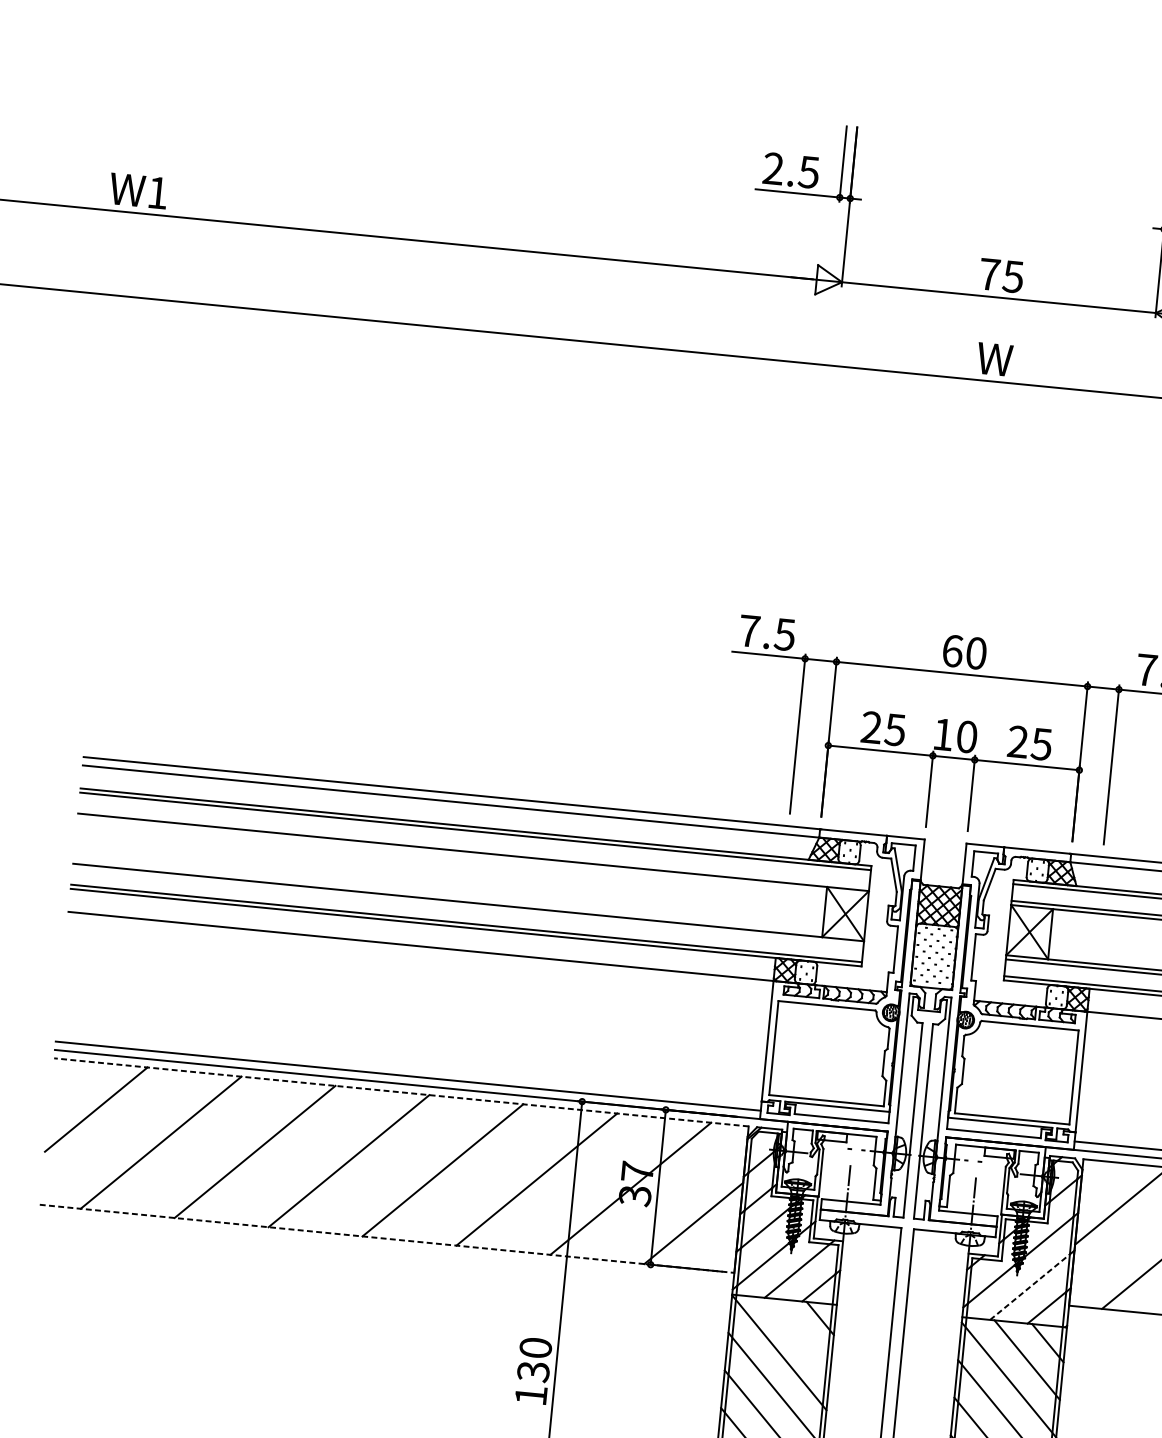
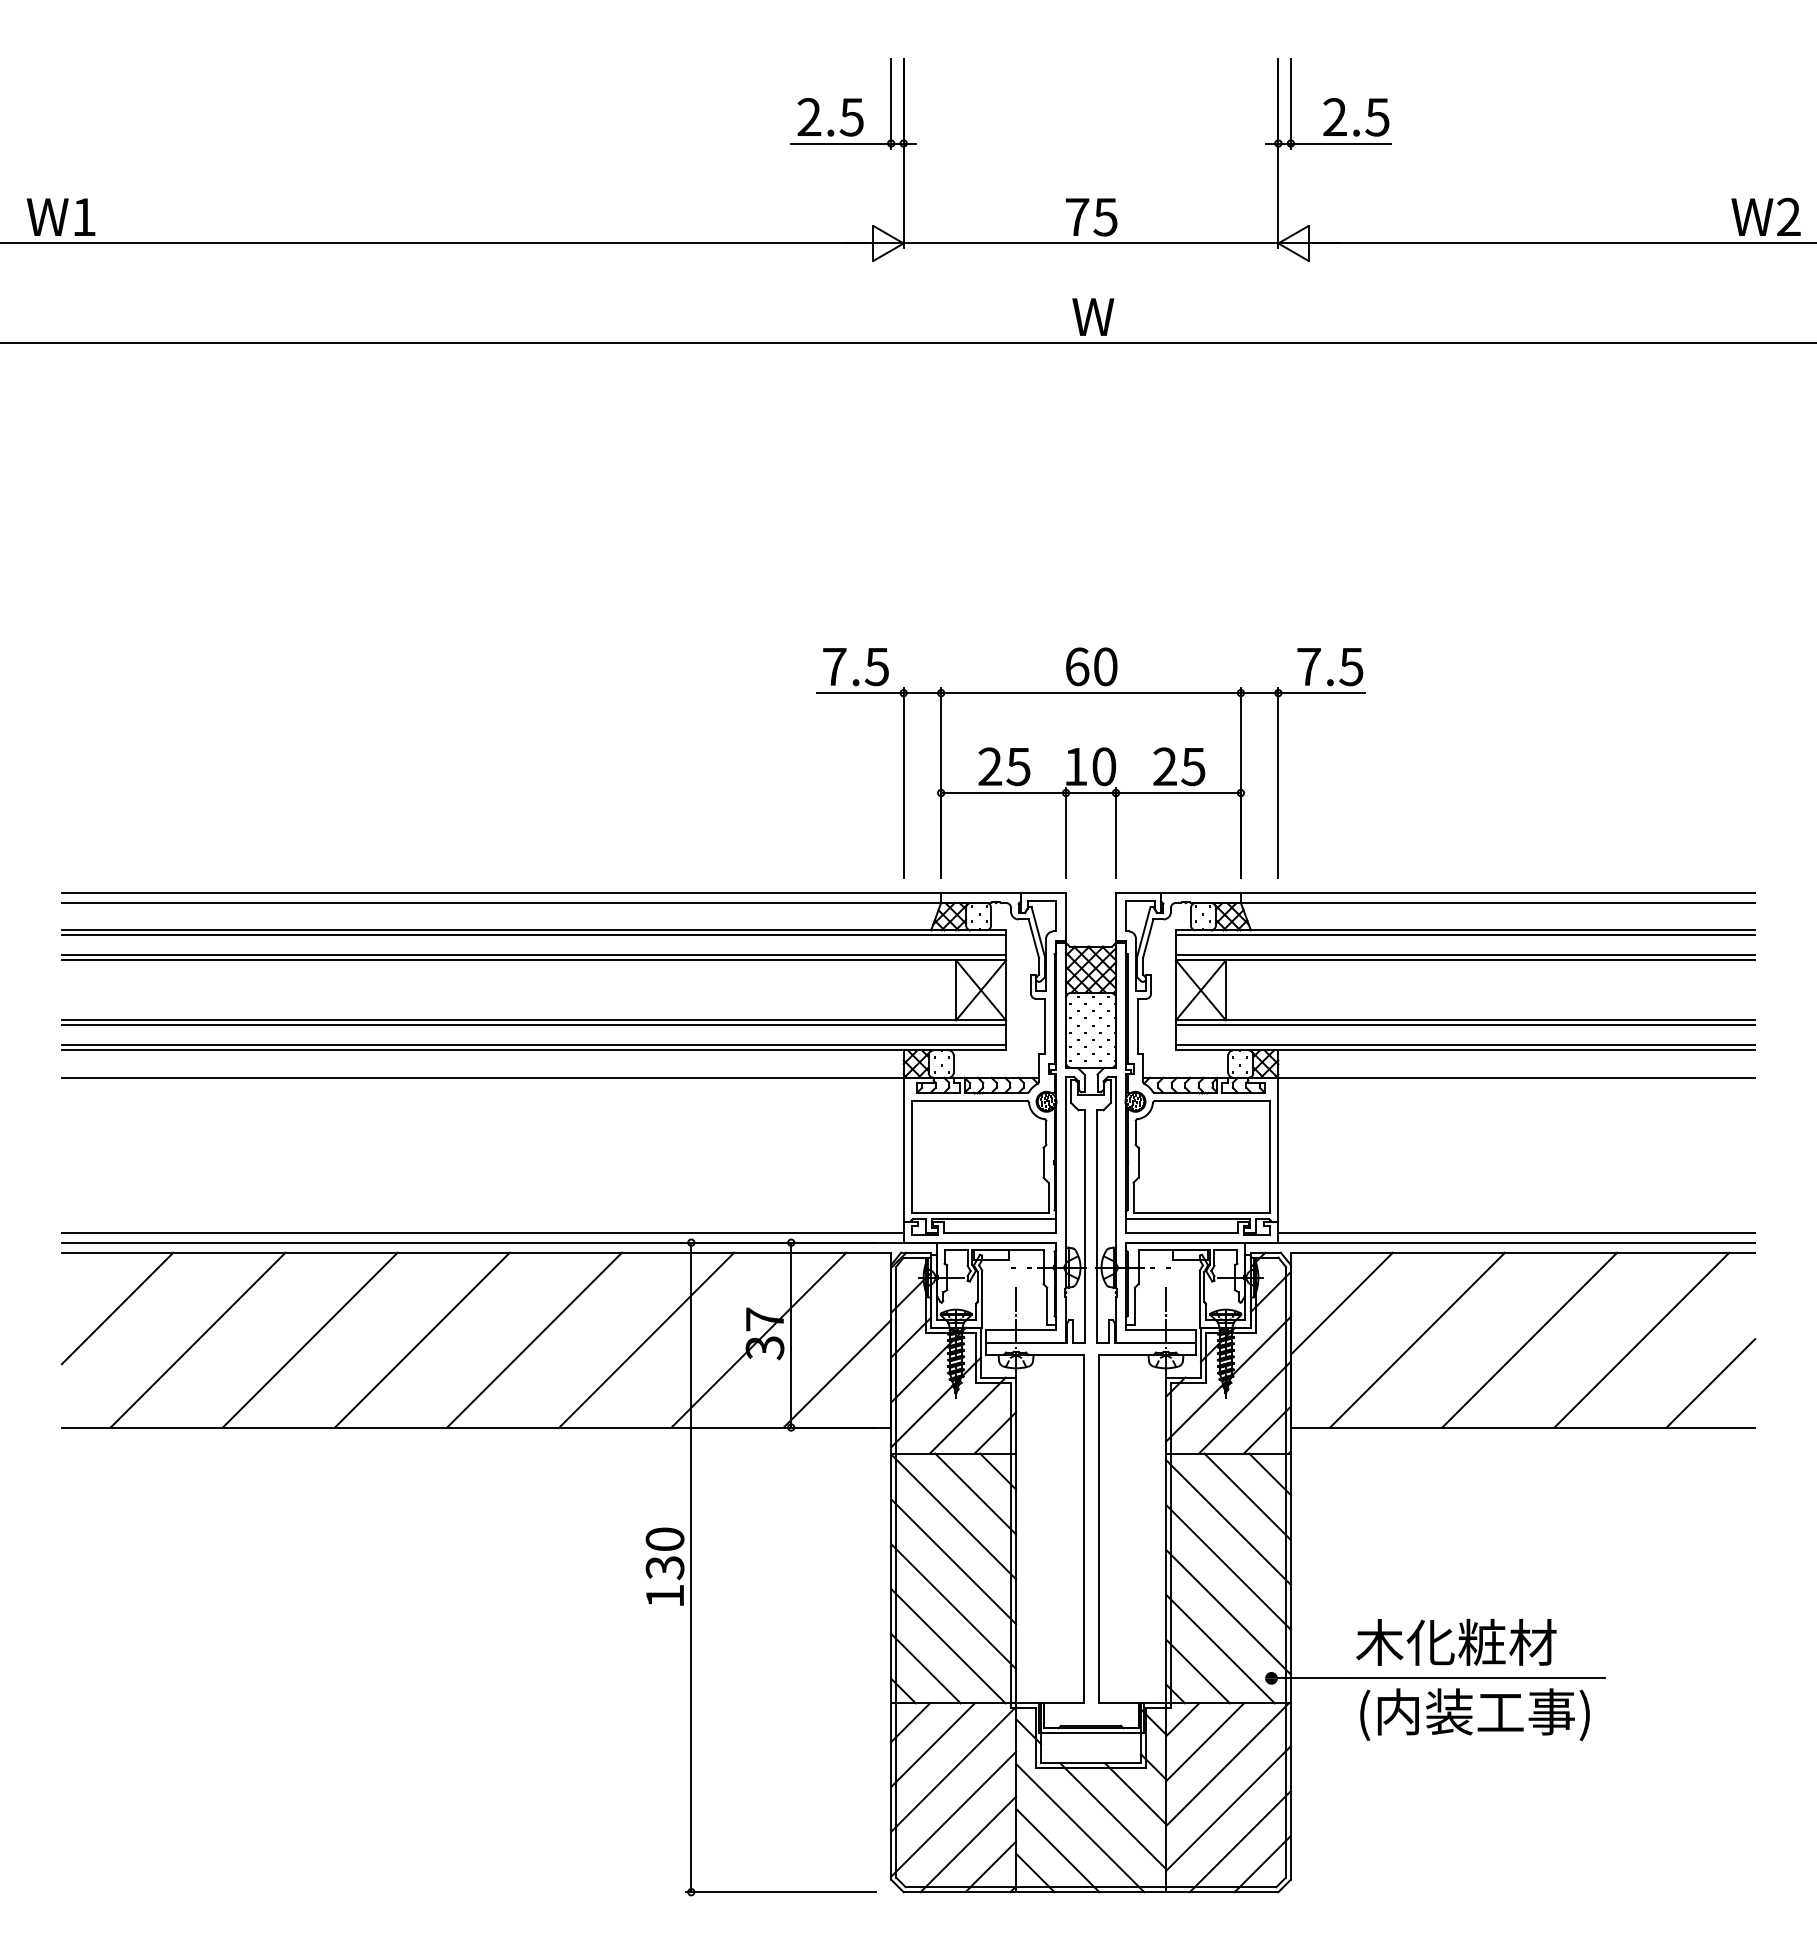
line: (473, 848) -> (533, 955), added
line: (467, 906) -> (533, 1025), added
line: (401, 1092) -> (476, 1252), dashed -> solid
line: (387, 1238) -> (476, 1427), dashed -> solid
line: (1030, 1286) -> (1242, 1409), dashed -> solid
line: (799, 1335) -> (975, 1493), added

